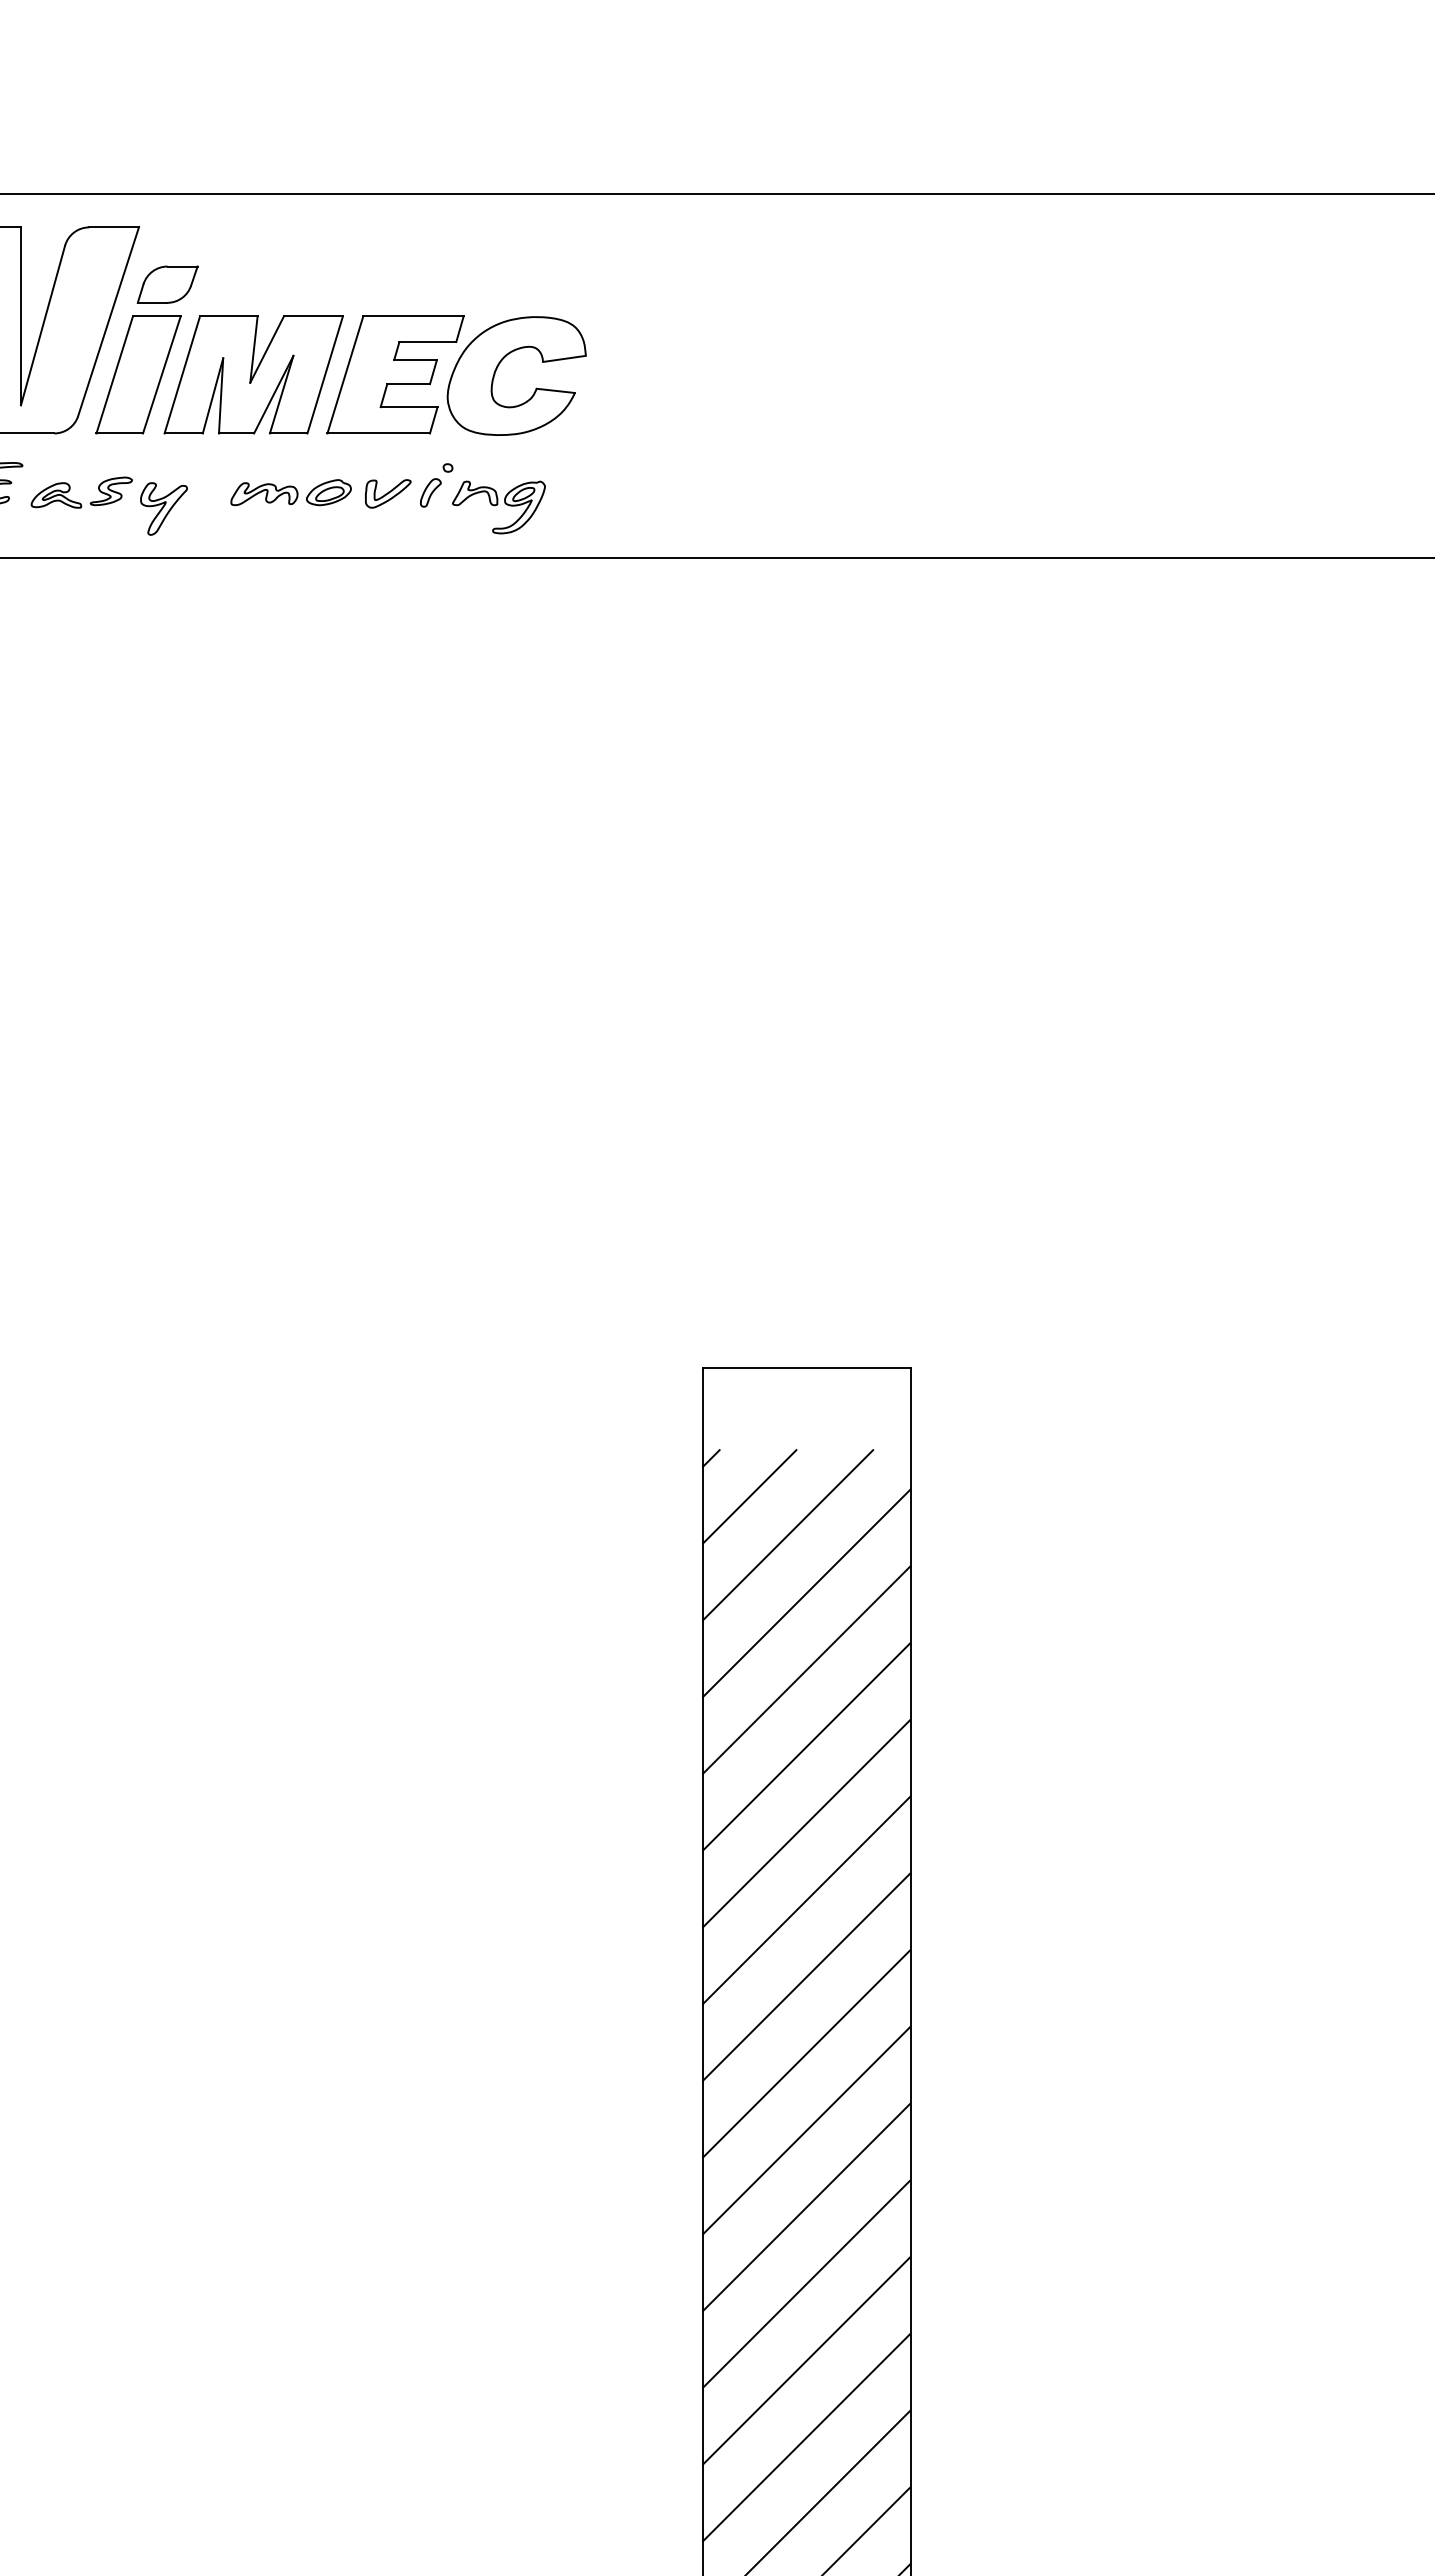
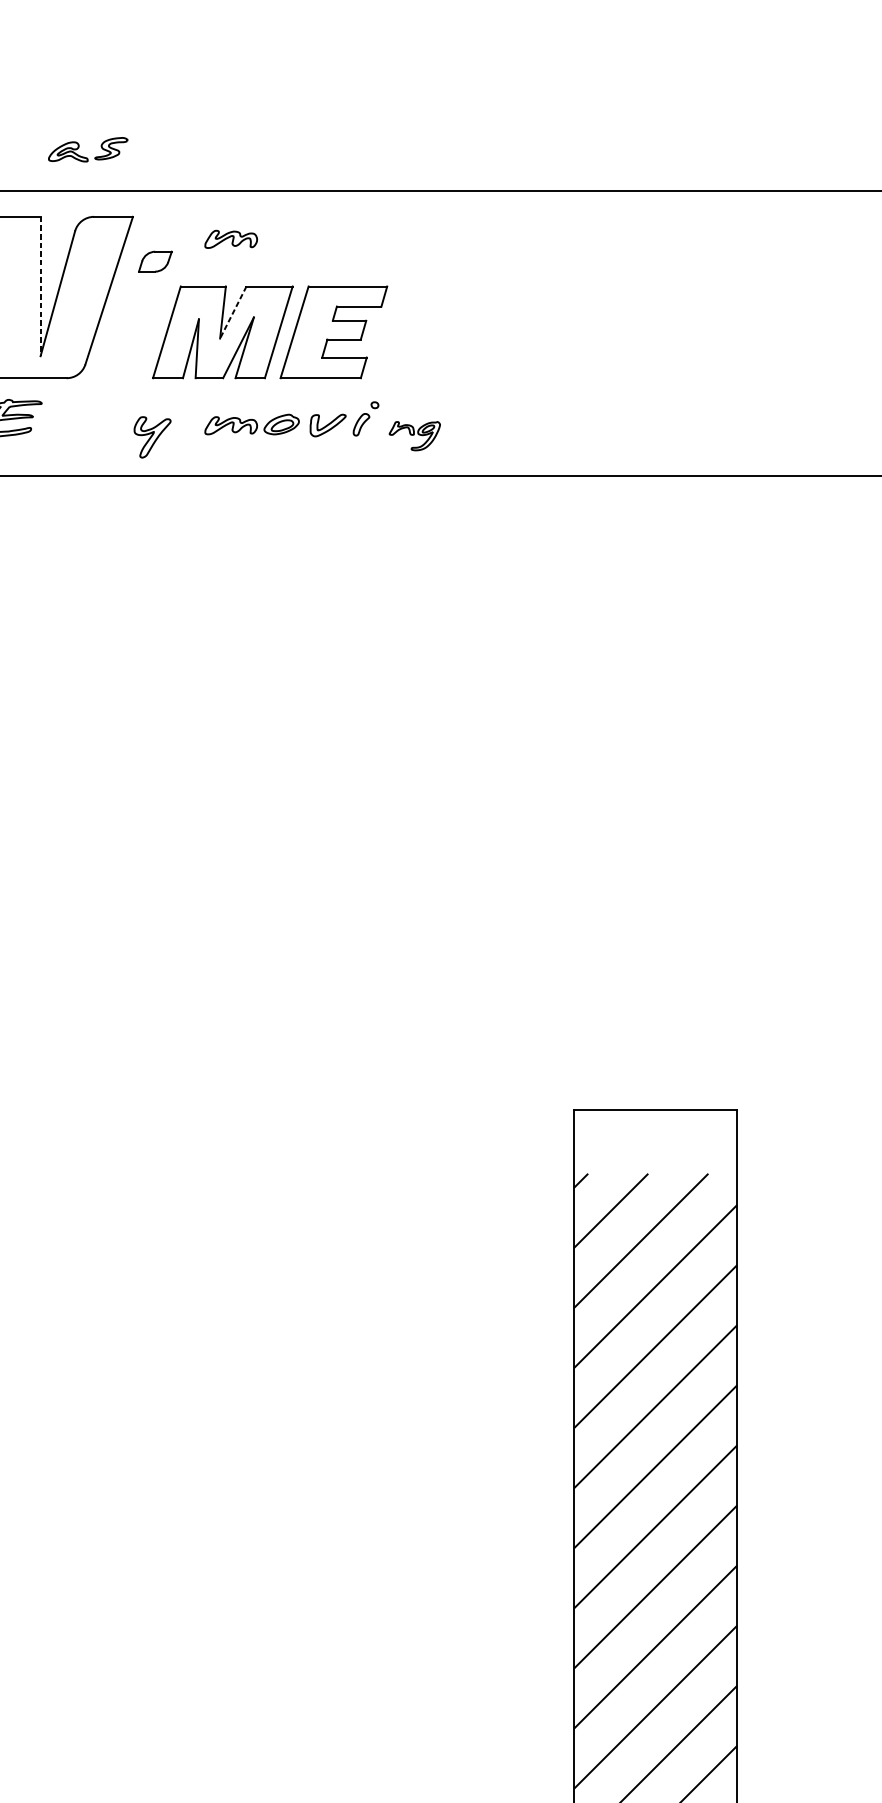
part: (264, 256) -> (231, 239), added
part: (167, 284) -> (155, 261), size x0.7
line: (21, 316) -> (40, 286), solid -> dashed
line: (266, 350) -> (232, 313), solid -> dashed
part: (499, 365) -> (415, 325), removed
part: (138, 374) -> (132, 332), removed
part: (80, 502) -> (87, 157), moved
part: (498, 507) -> (414, 436), size x0.7

